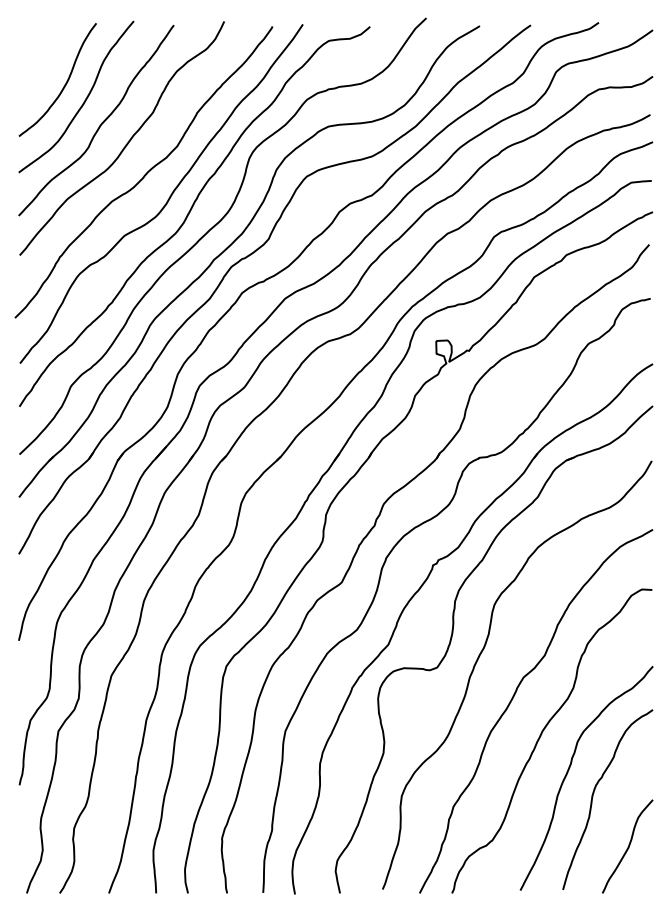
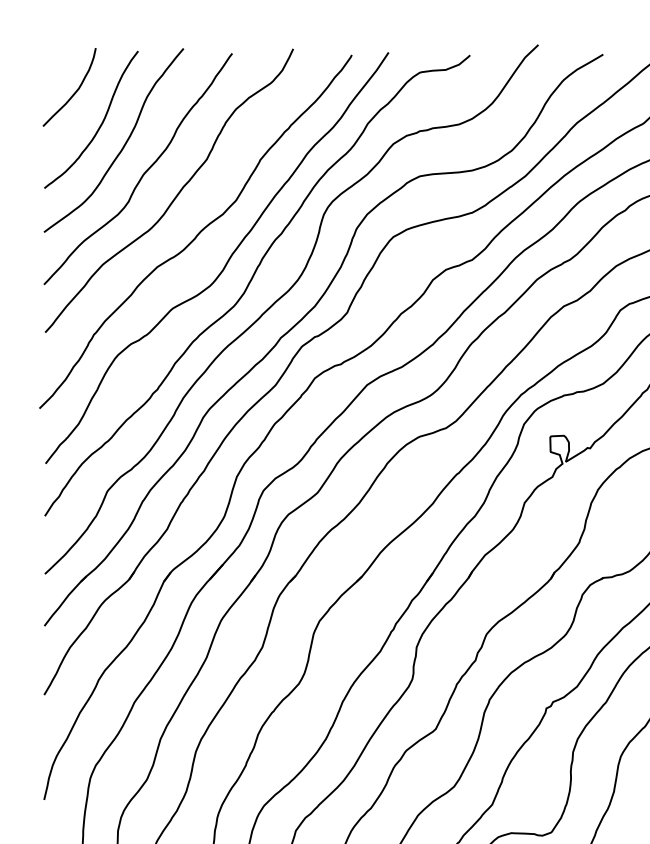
curve: (44, 56) -> (75, 91), added

